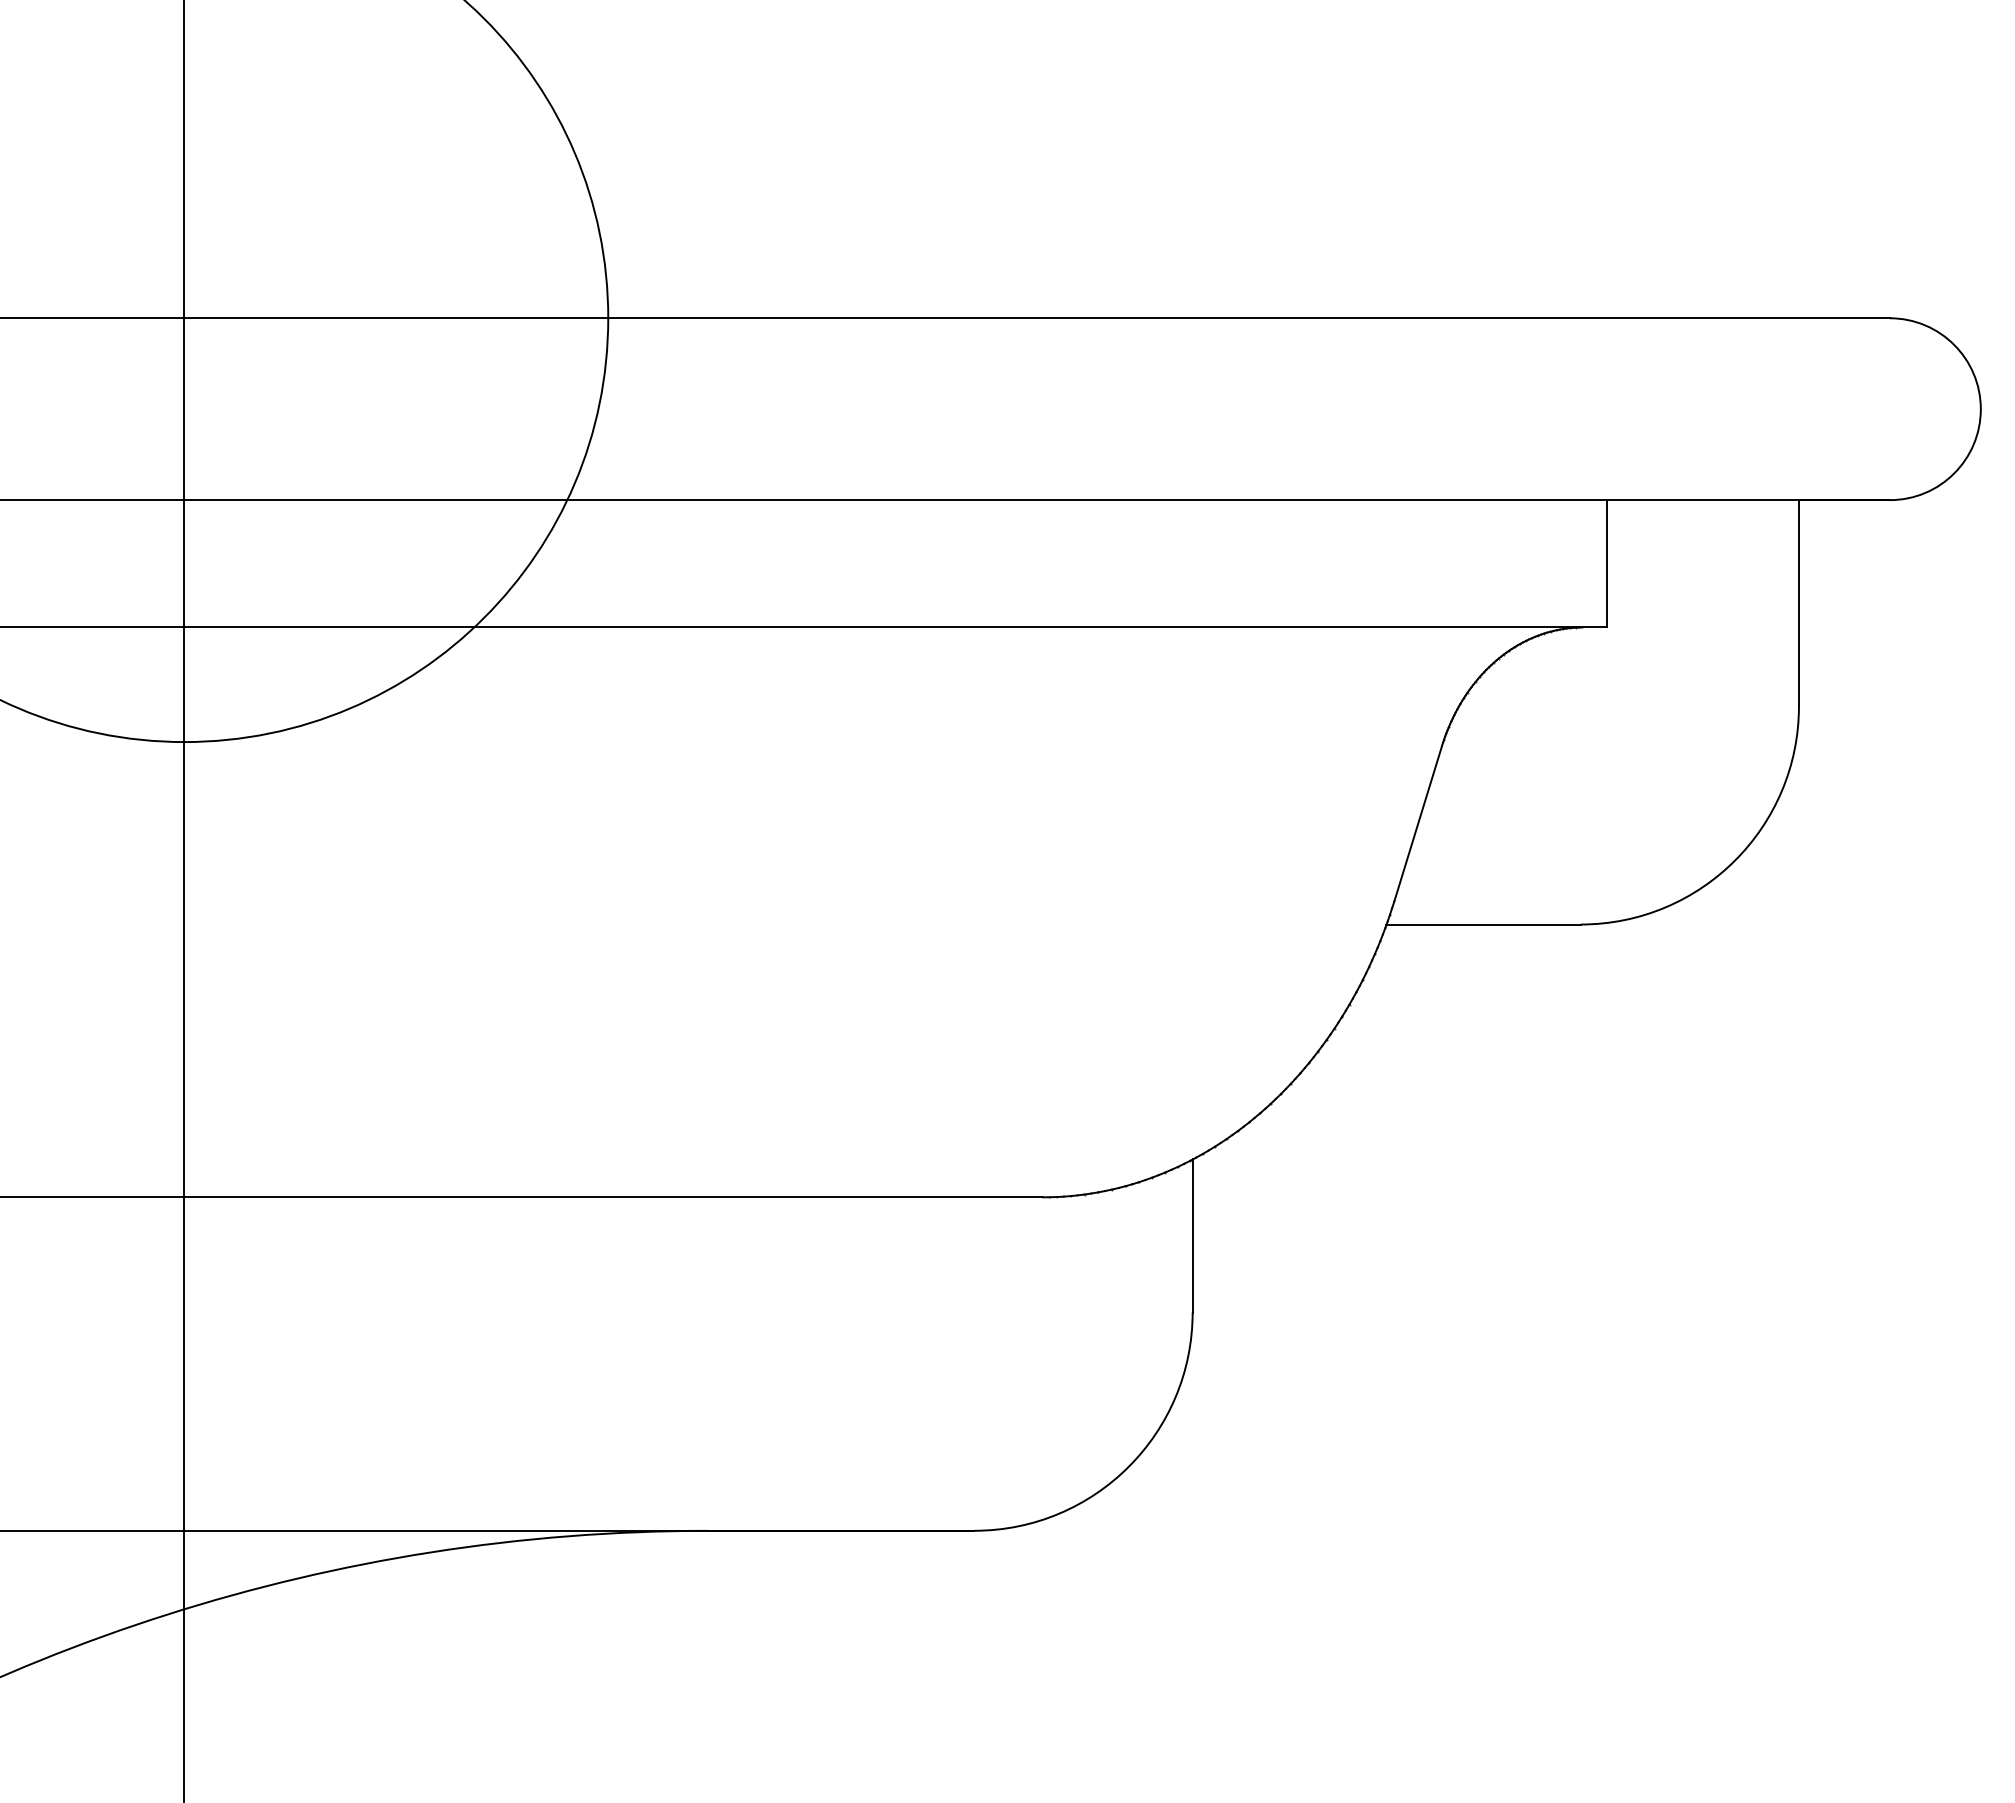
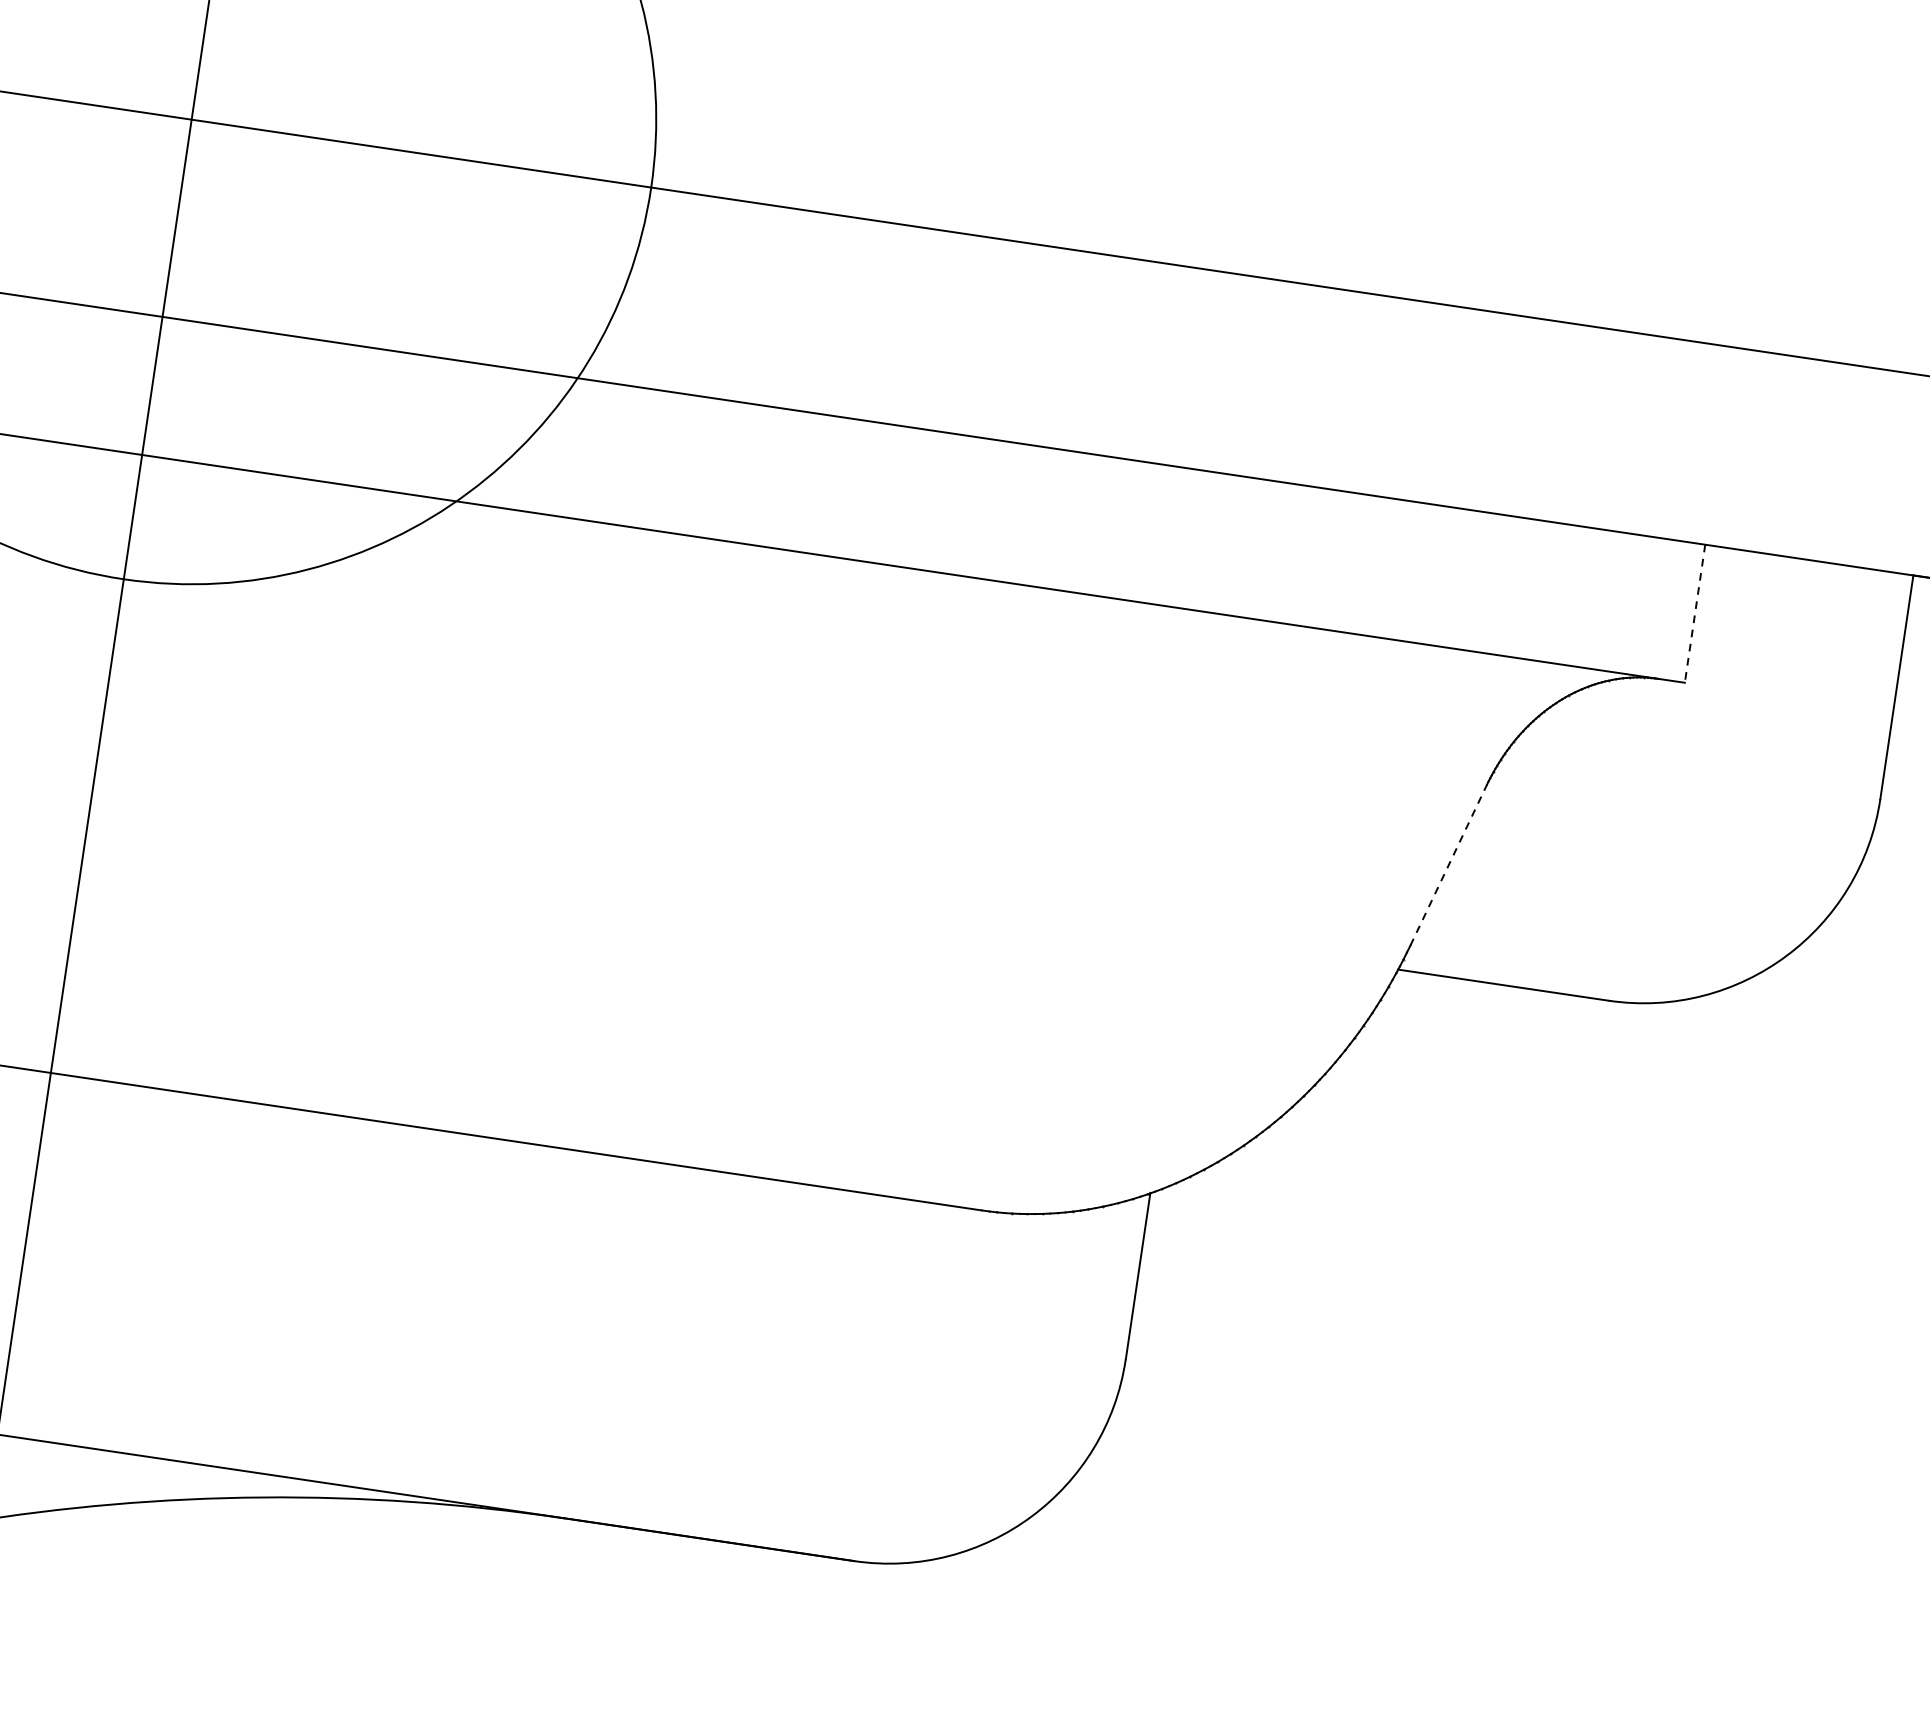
line: (1607, 563) -> (1695, 613), solid -> dashed
line: (1418, 823) -> (1448, 865), solid -> dashed

